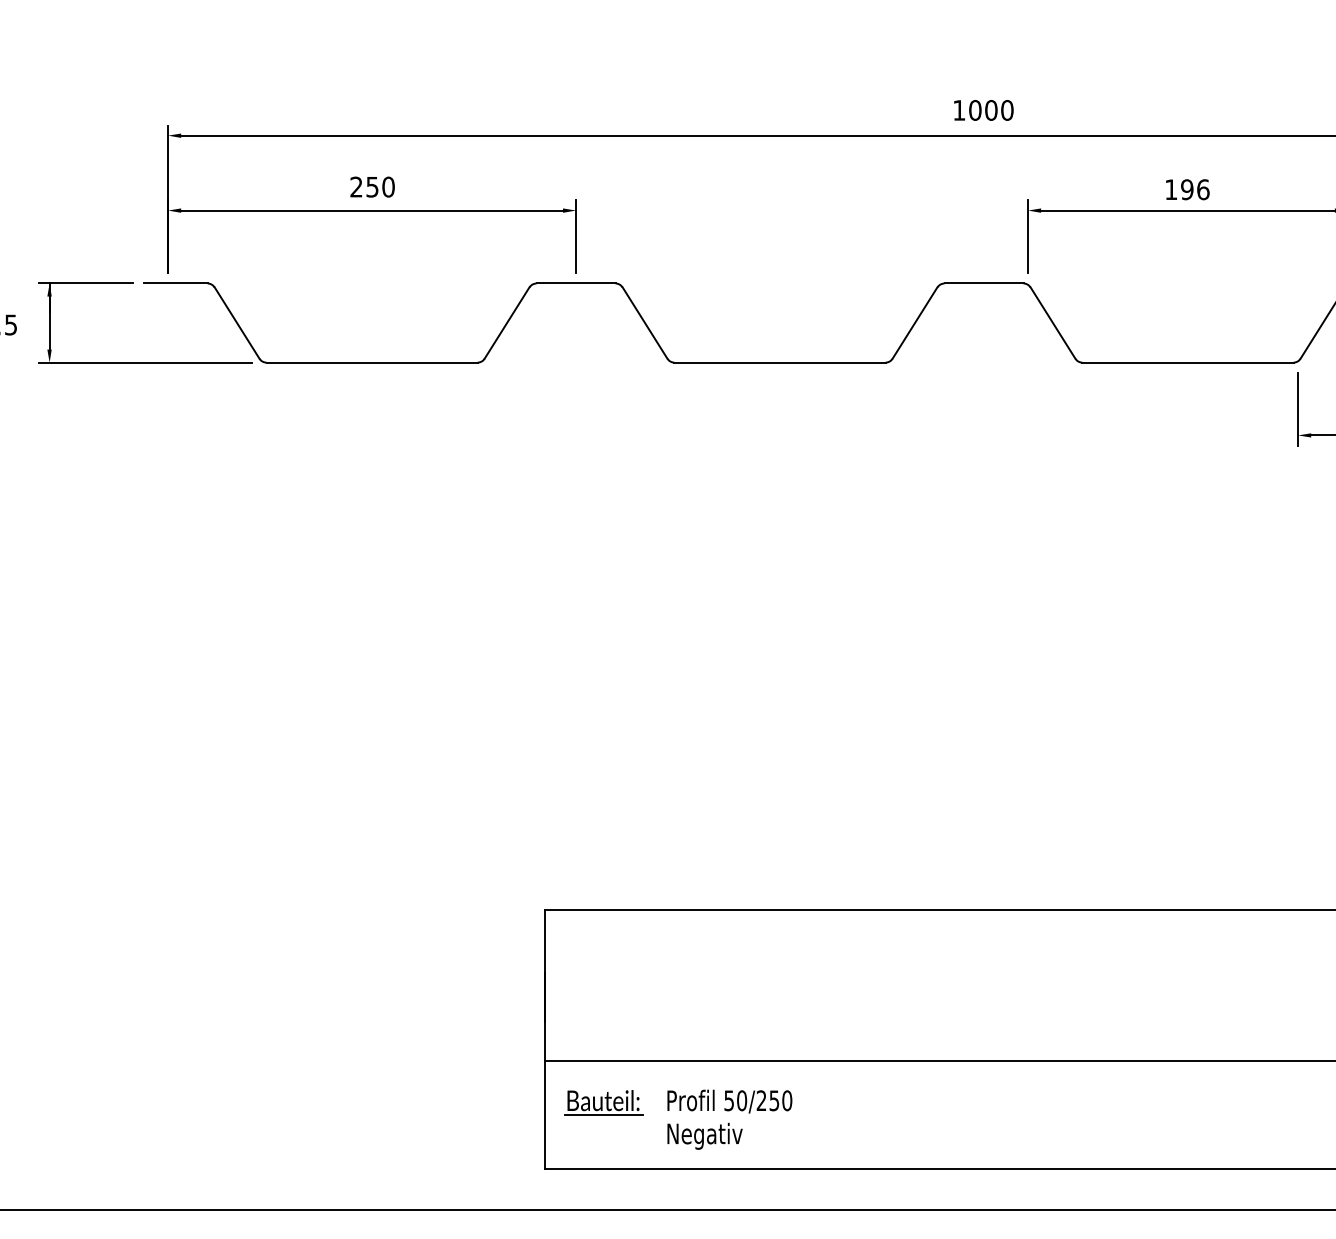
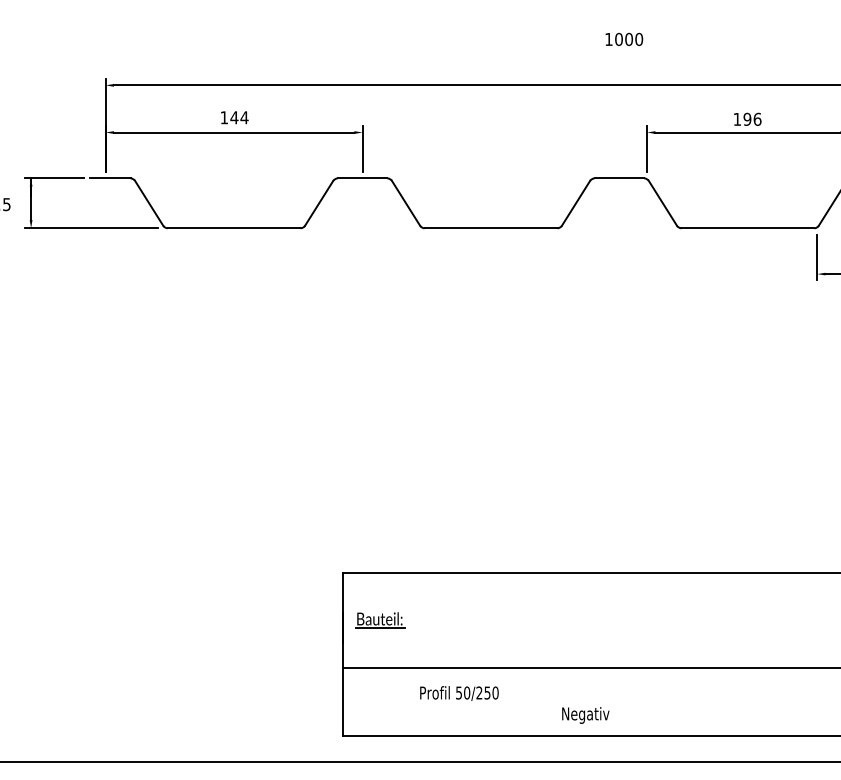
text: (984, 108) -> (624, 38), moved
text: (372, 186) -> (234, 117), 250 -> 144
part: (604, 1103) -> (380, 620), moved
text: (704, 1136) -> (585, 715), moved

